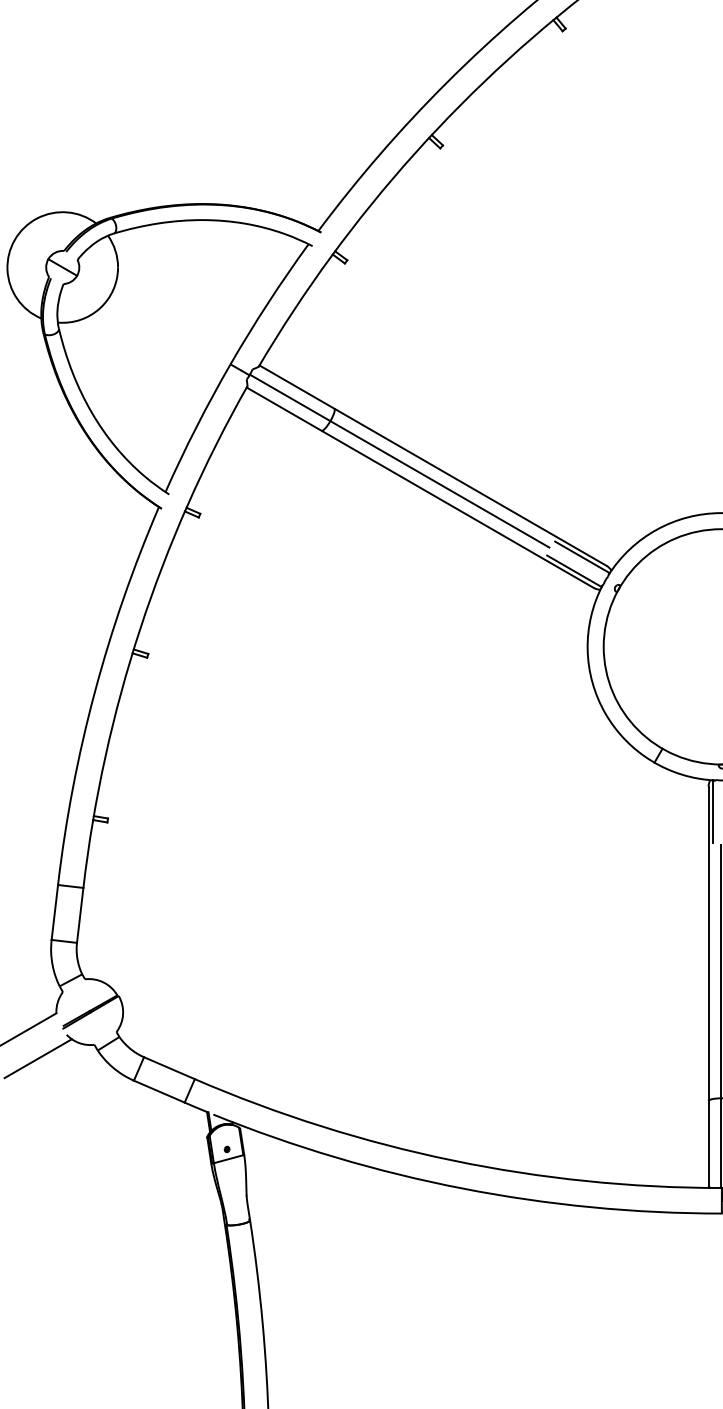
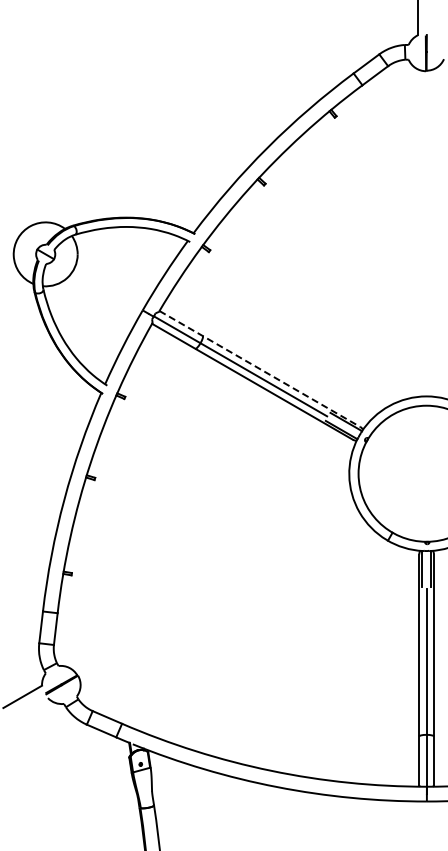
line: (432, 466) -> (259, 369), solid -> dashed
line: (38, 1057) -> (31, 711), removed

